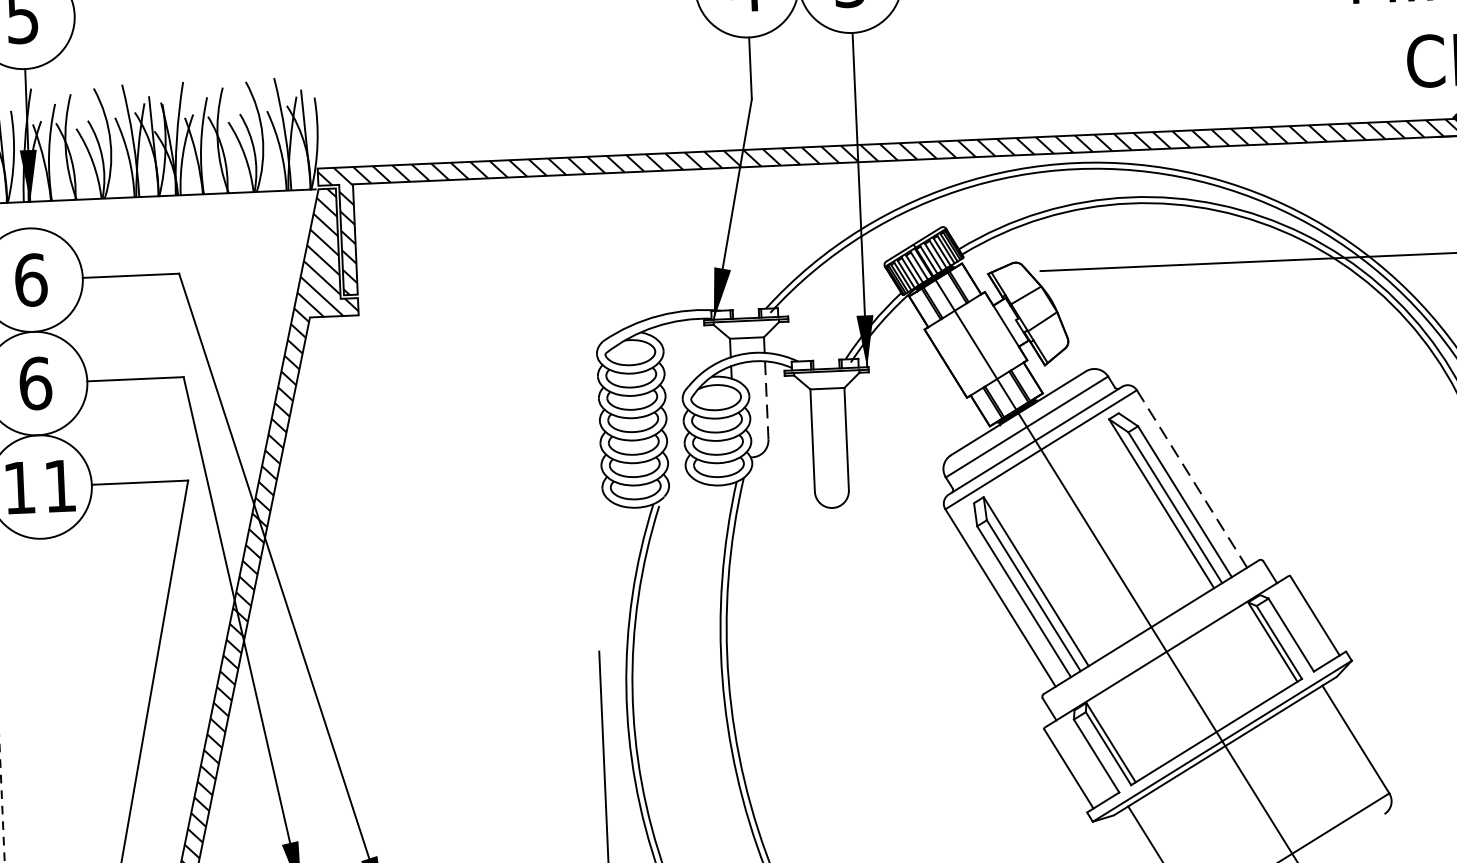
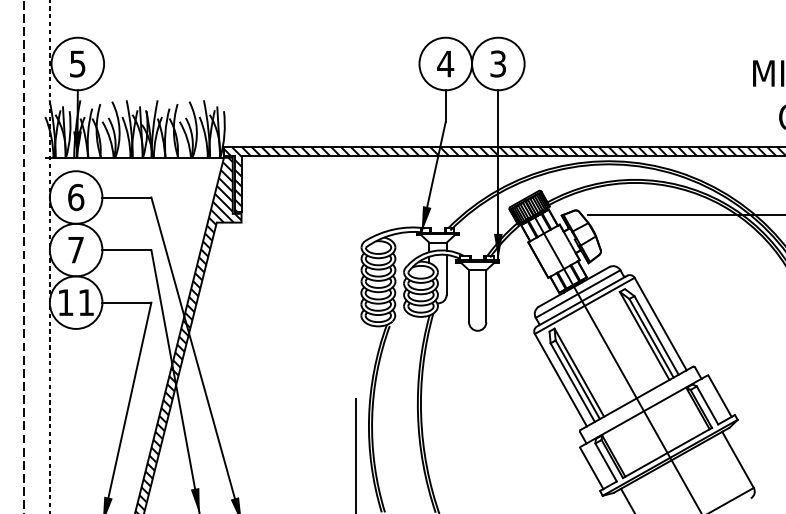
text: (36, 382) -> (76, 249), 6 -> 7
line: (766, 399) -> (446, 274), dashed -> solid
line: (1191, 479) -> (660, 324), dashed -> solid

